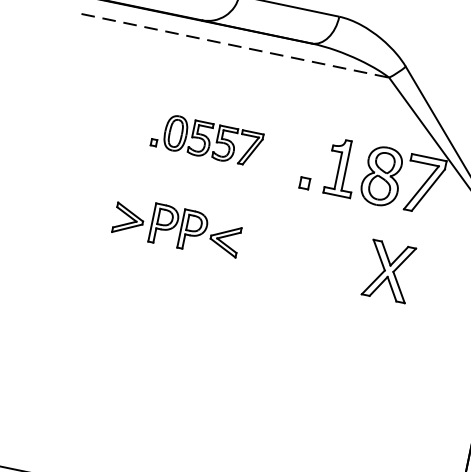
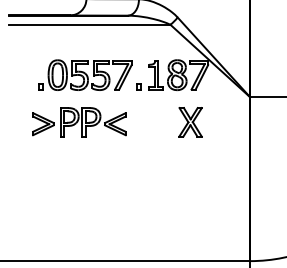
line: (235, 45) -> (89, 24), dashed -> solid
part: (207, 138) -> (85, 74), size x1.67
part: (177, 227) -> (79, 122), size x1.43

